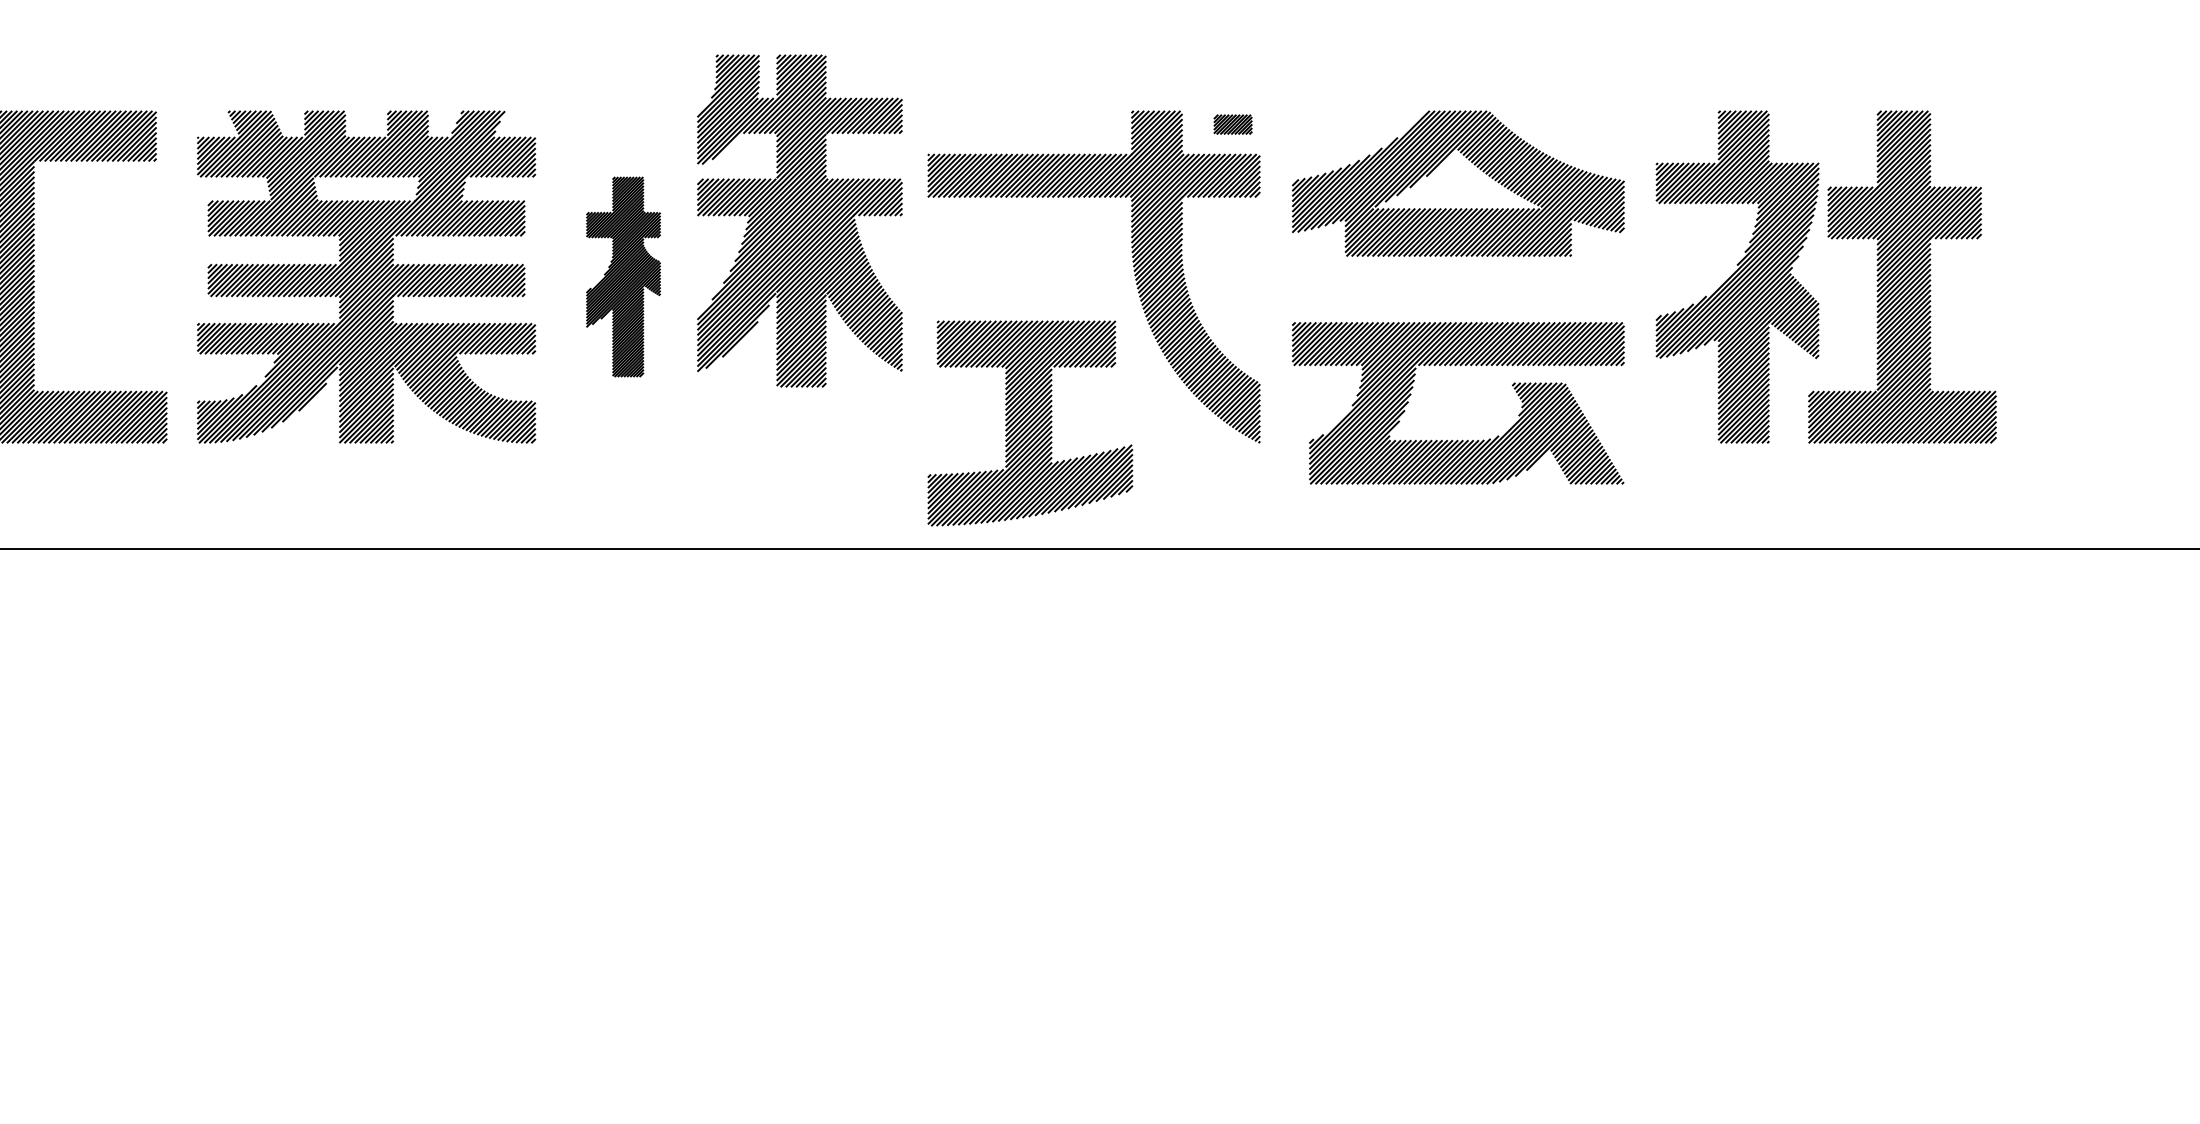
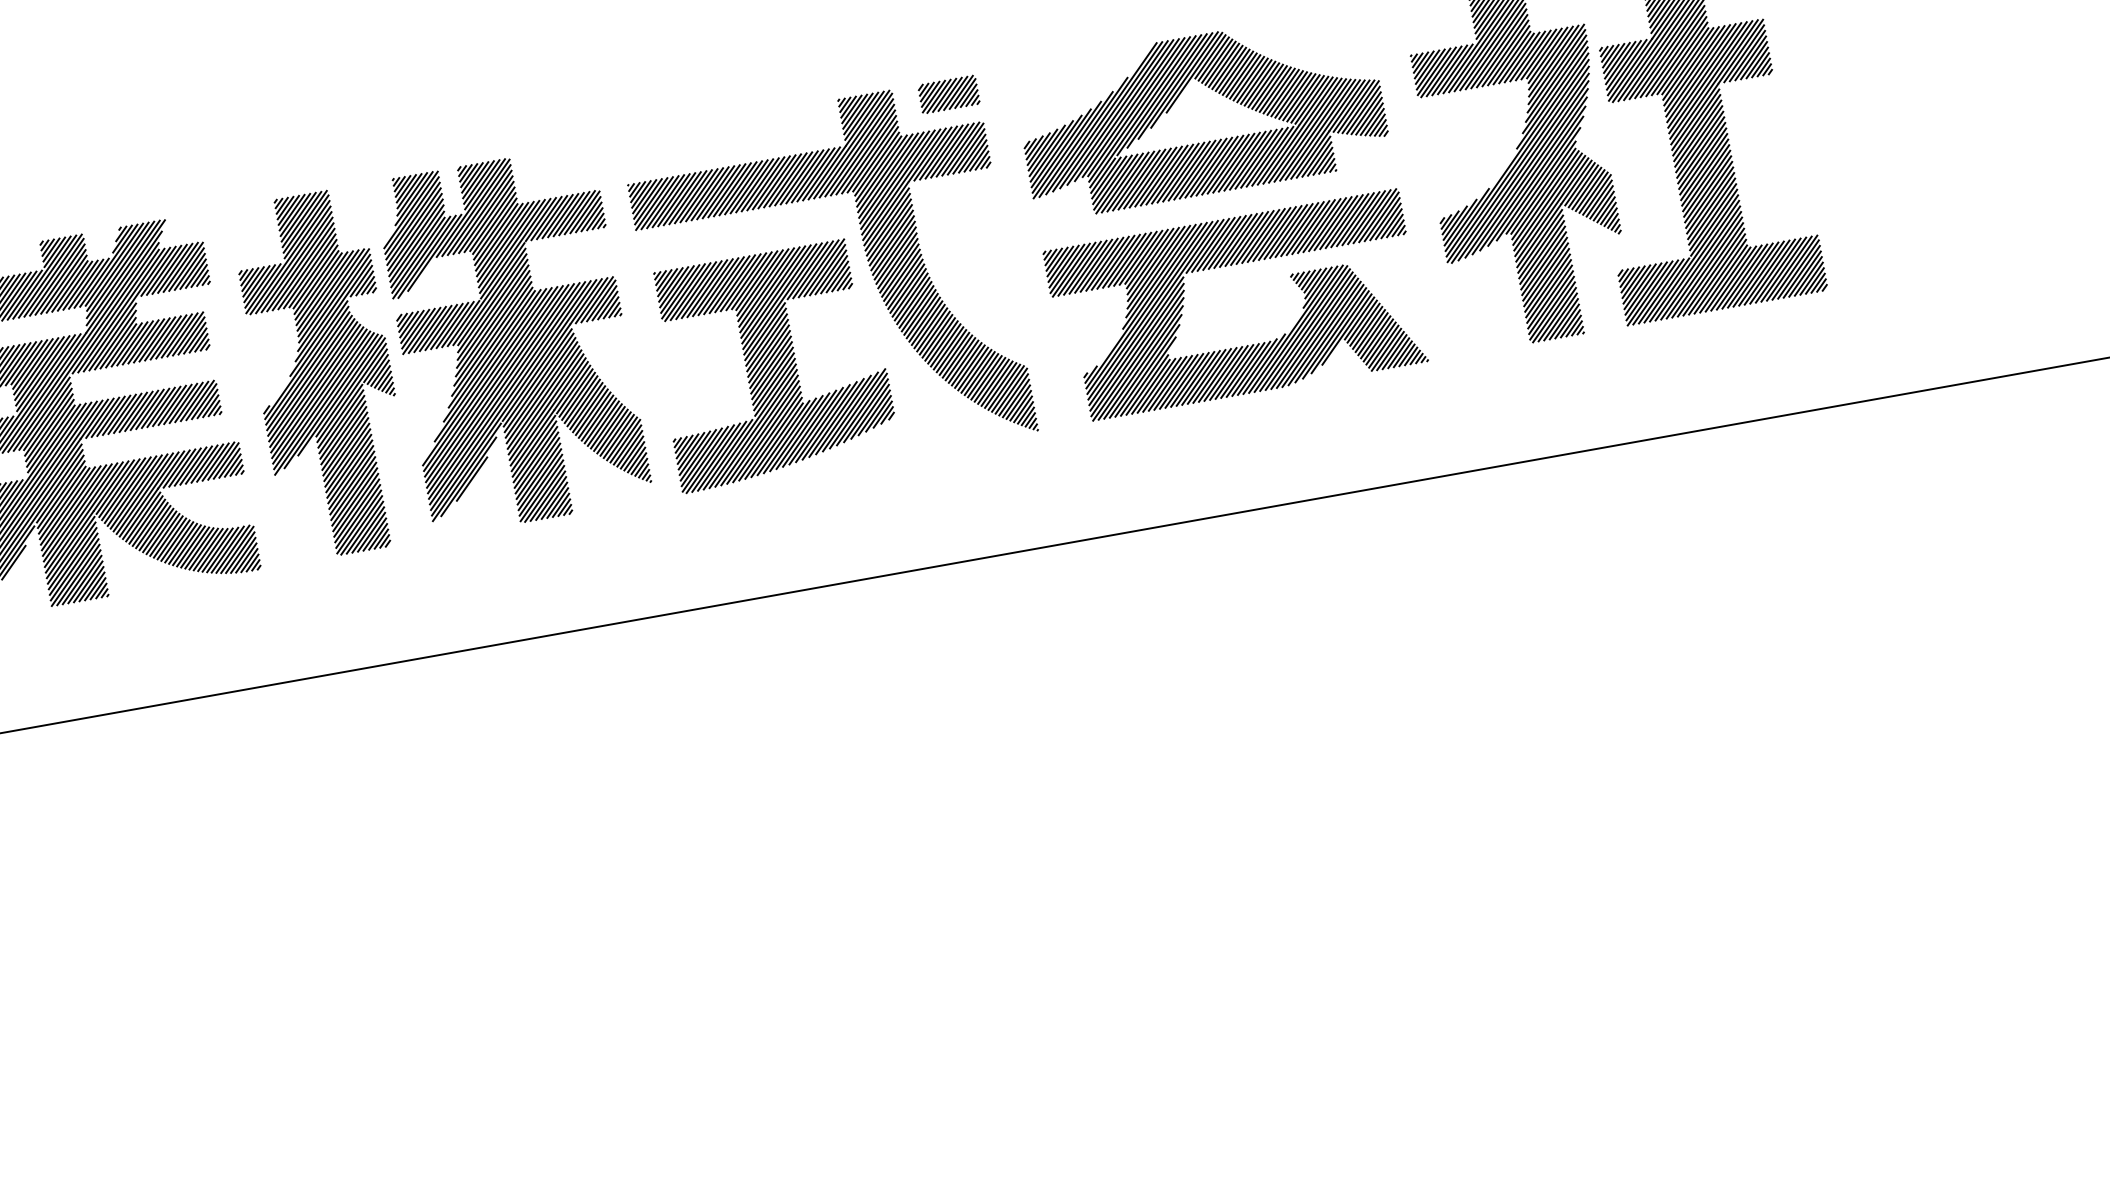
part: (1232, 124) -> (948, 94), size x1.43
part: (799, 220) -> (512, 340), moved
part: (623, 276) -> (324, 373), size x1.67
part: (1030, 423) -> (772, 364), moved
part: (1457, 439) -> (1241, 345), moved

